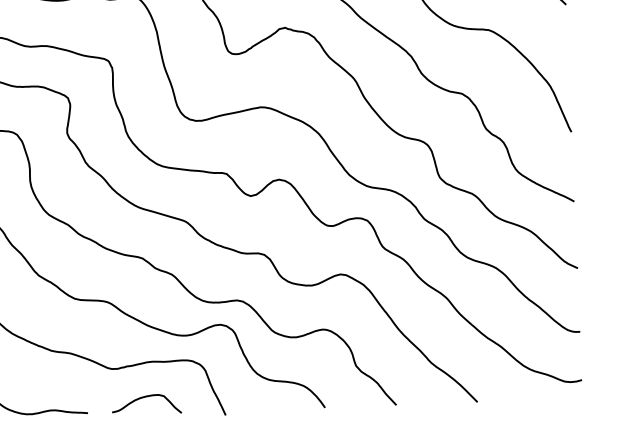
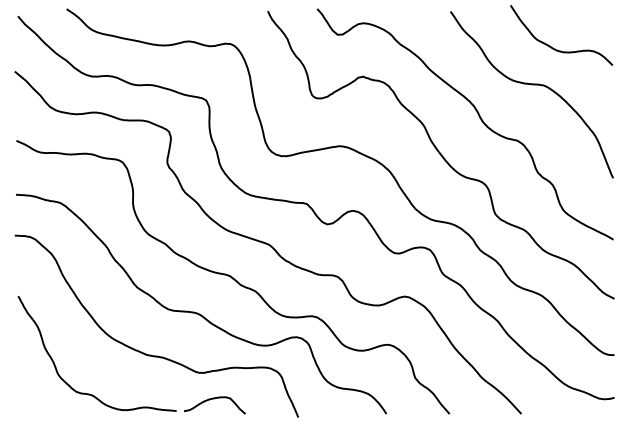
curve: (146, 397) -> (214, 399), moved

